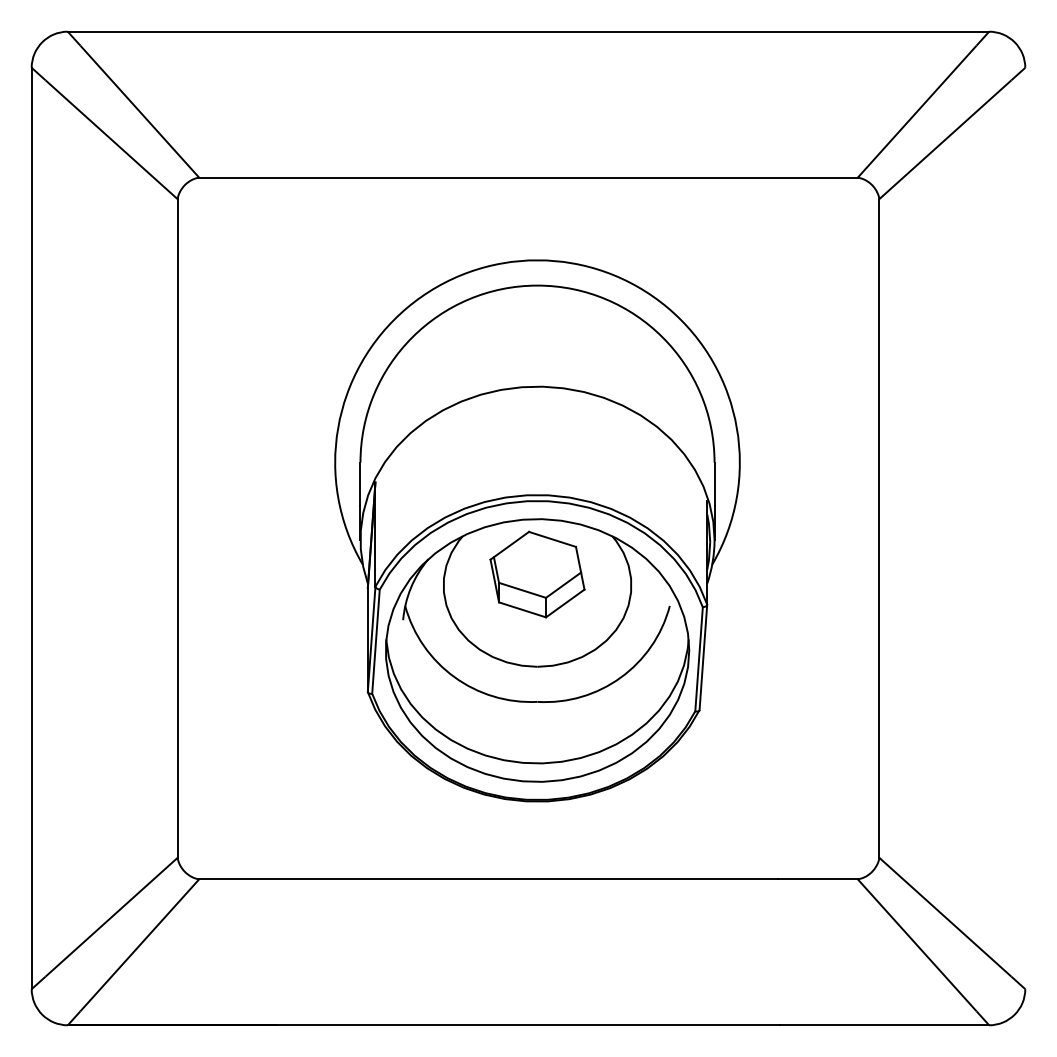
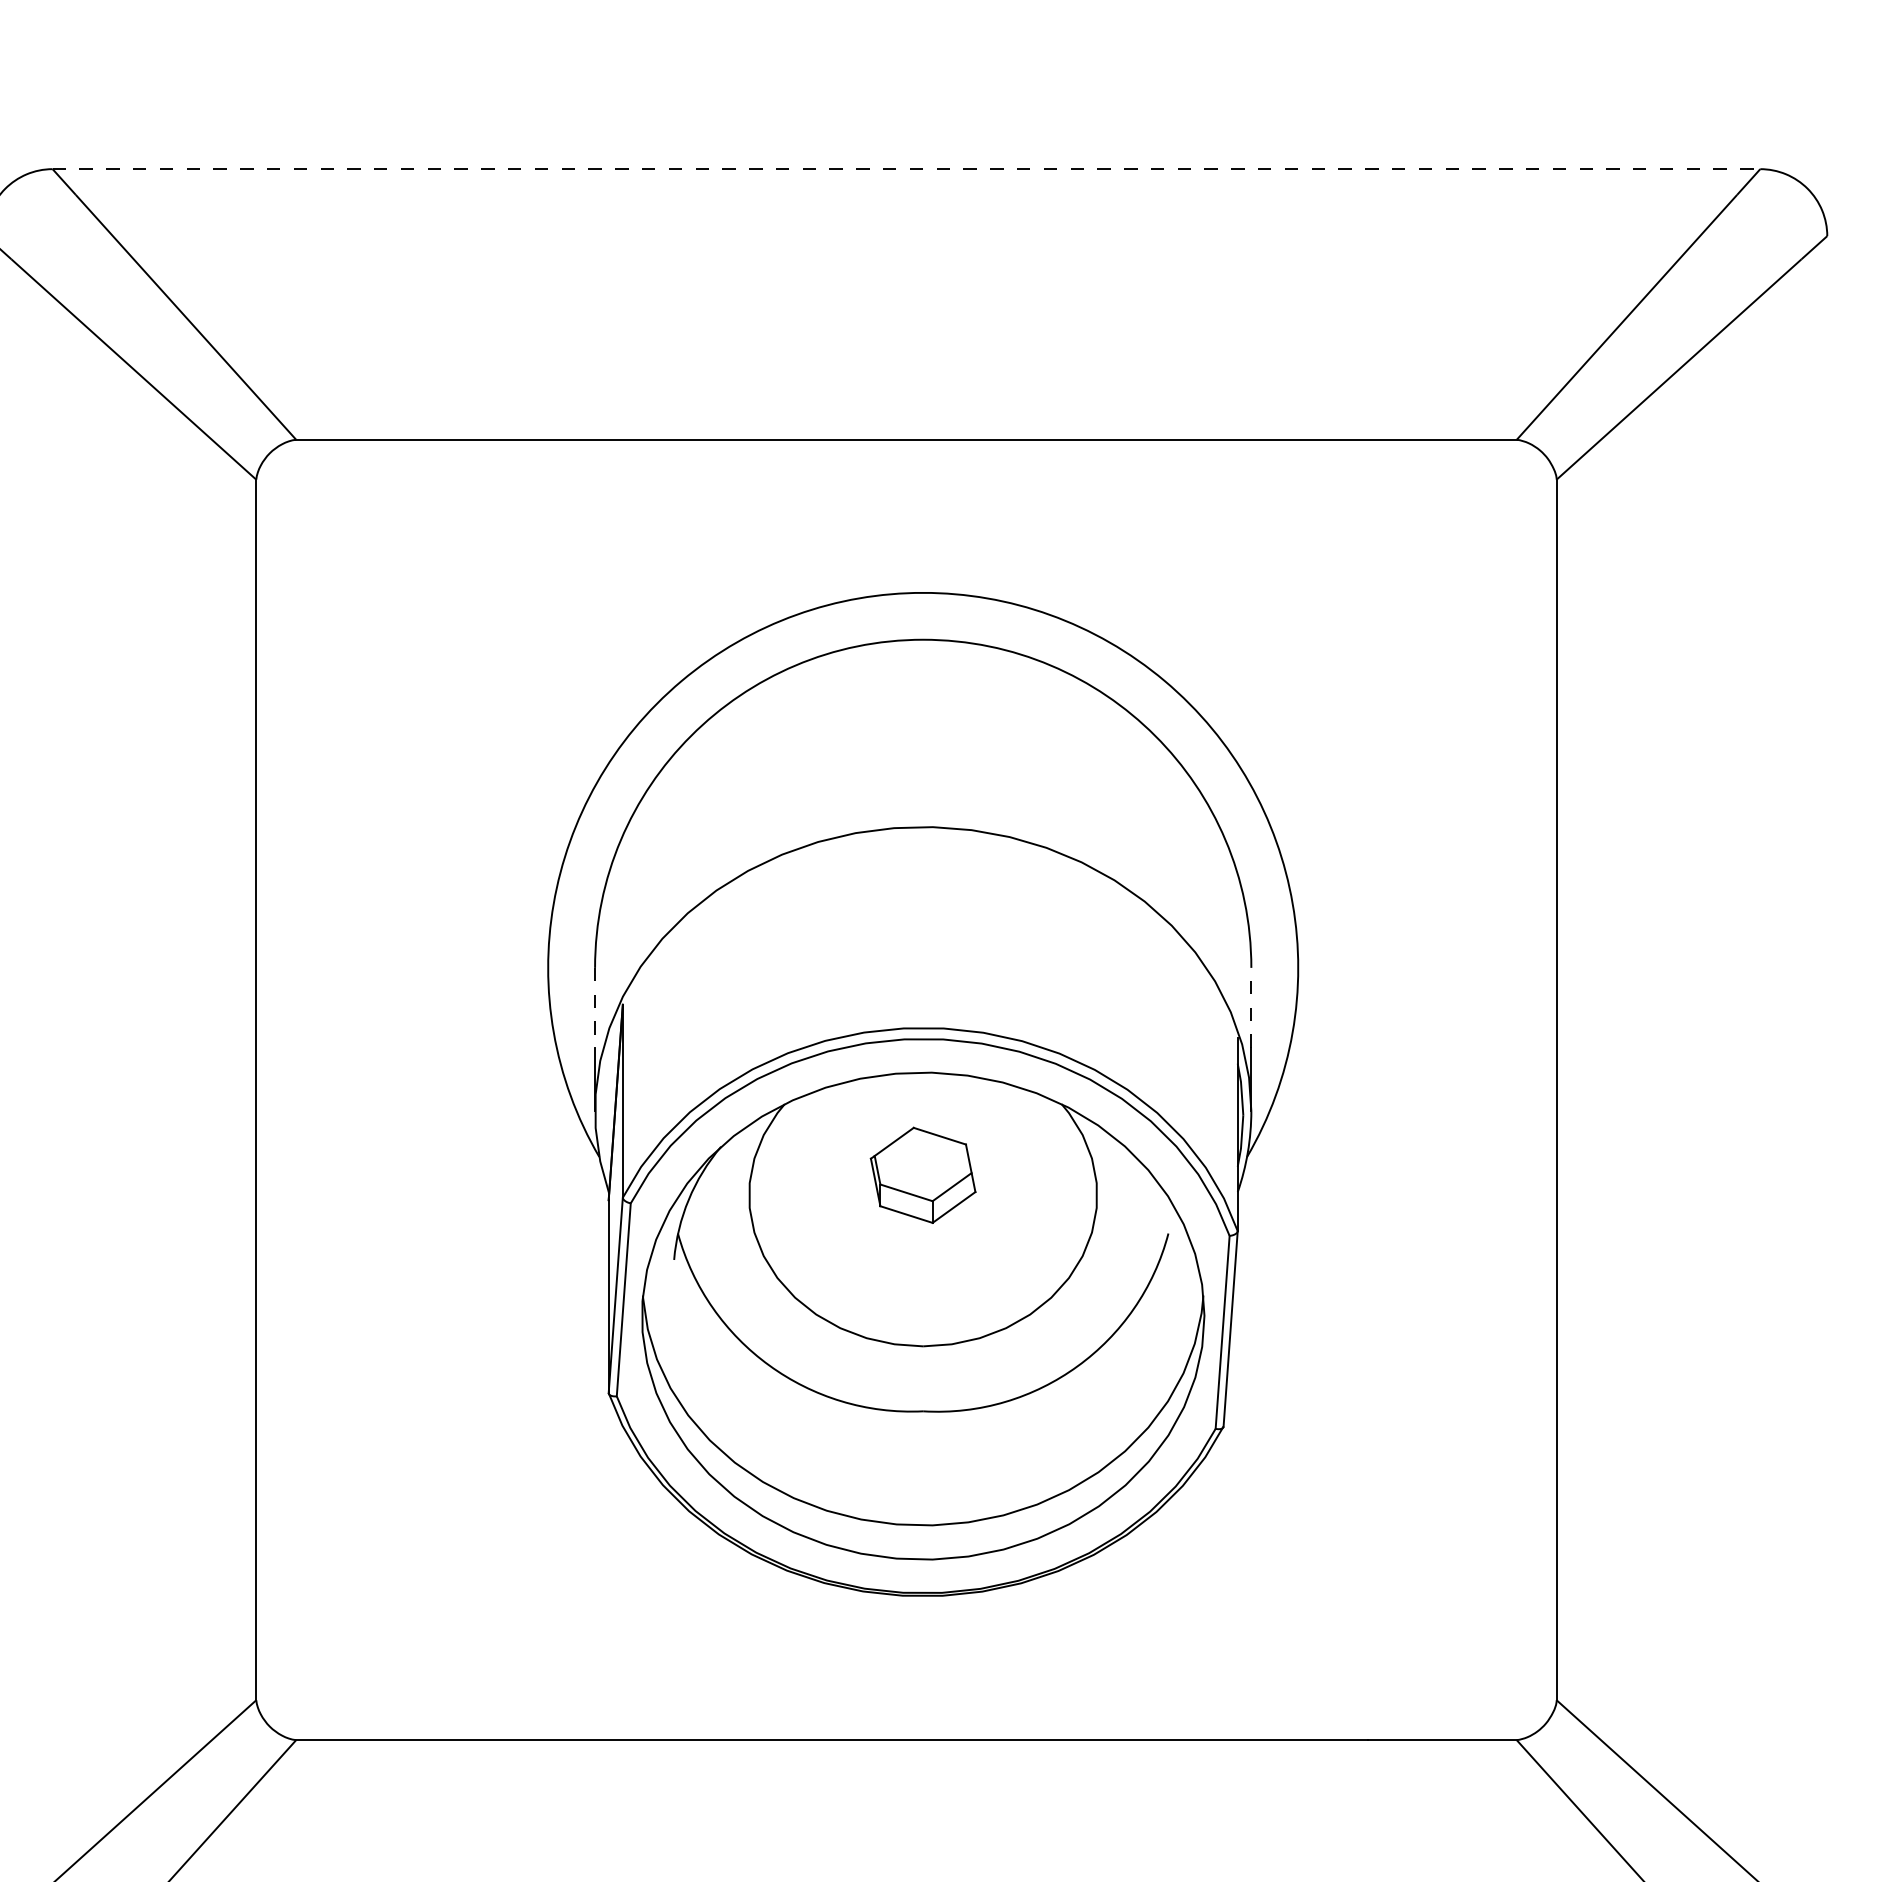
line: (528, 31) -> (906, 168), solid -> dashed
line: (360, 484) -> (595, 1008), solid -> dashed
line: (714, 484) -> (1251, 1008), solid -> dashed
part: (537, 574) -> (923, 1175), size x0.6

